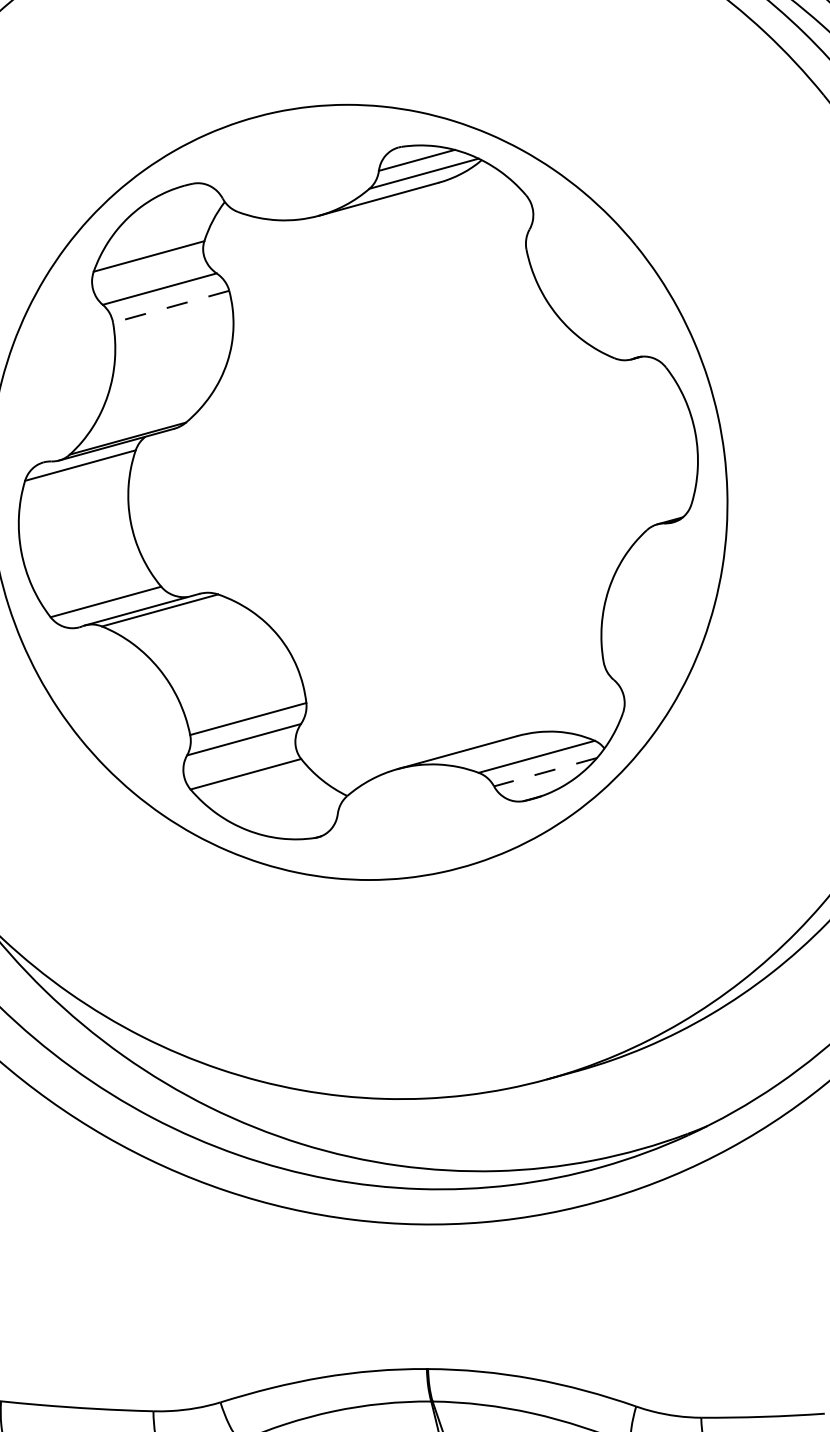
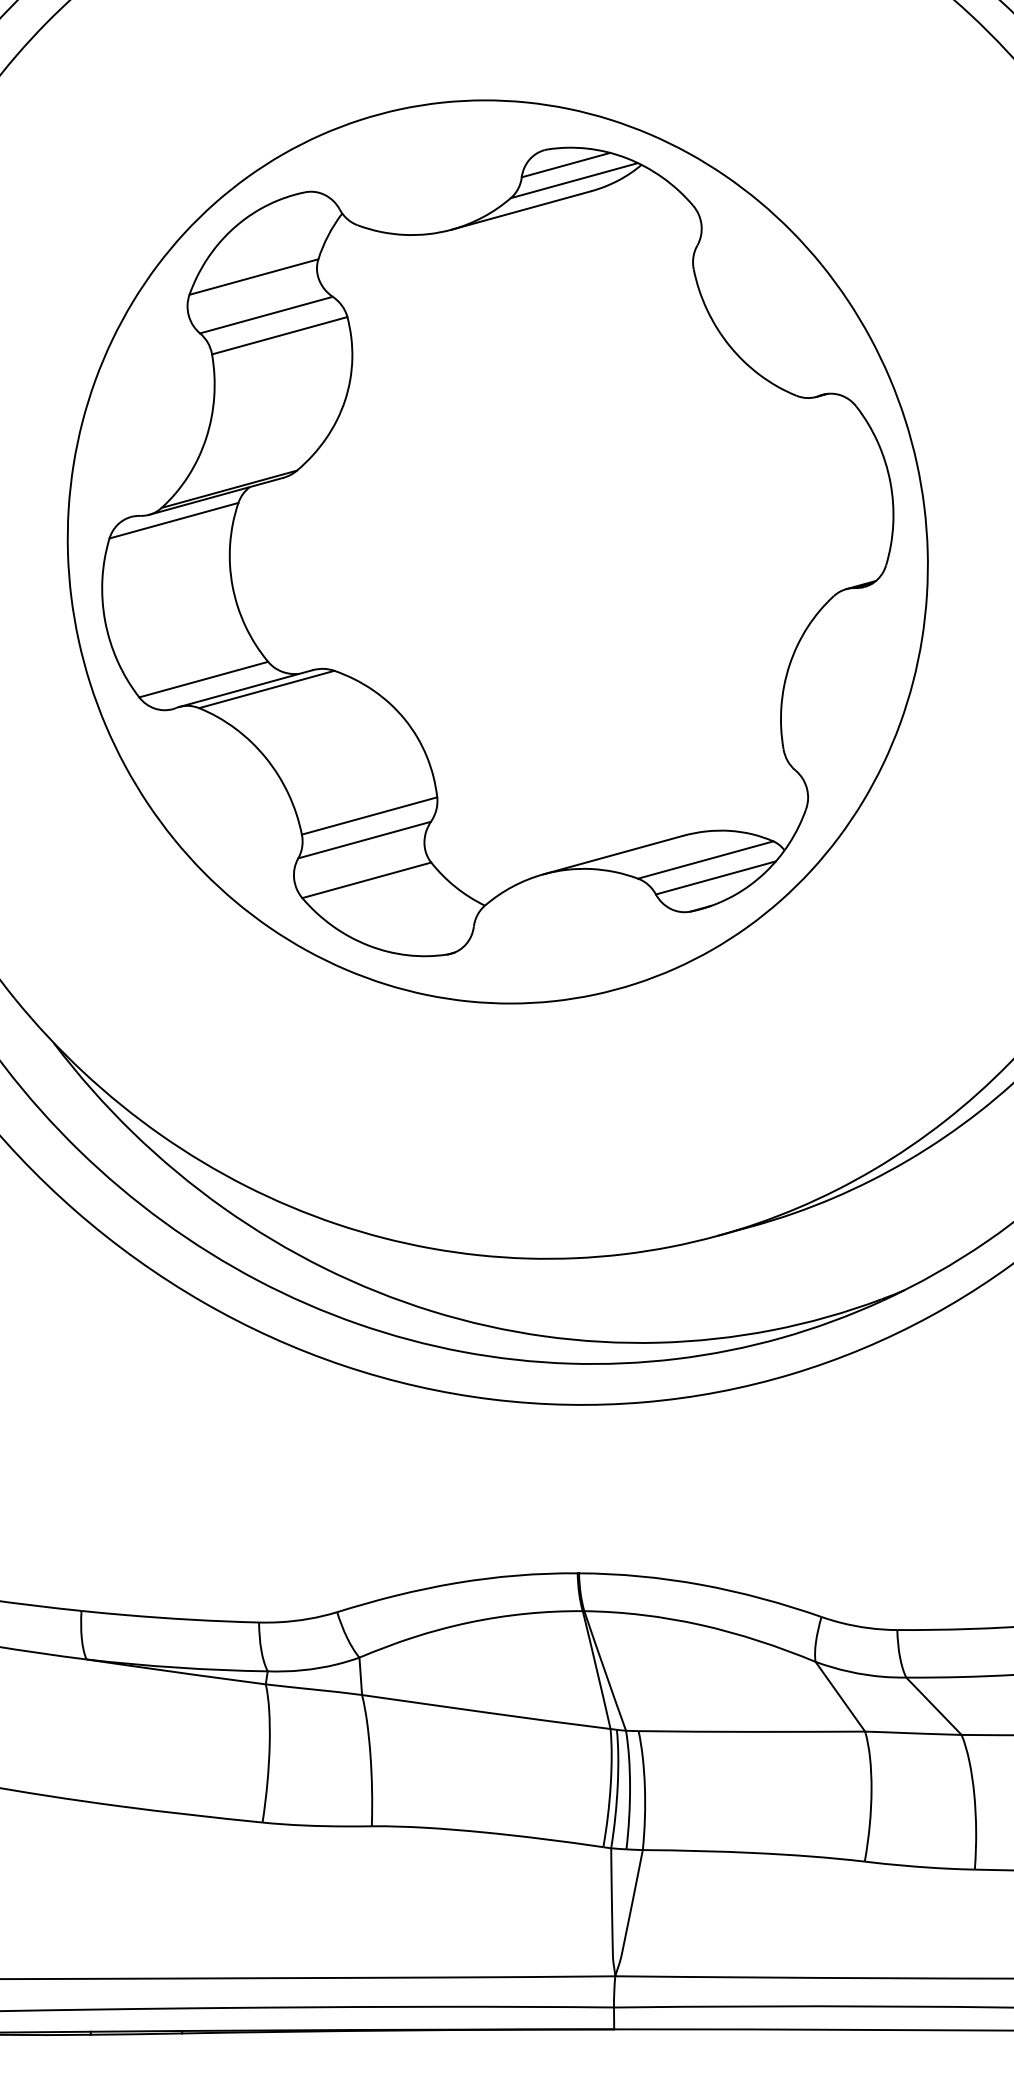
line: (170, 306) -> (279, 335), dashed -> solid
line: (545, 772) -> (715, 878), dashed -> solid

